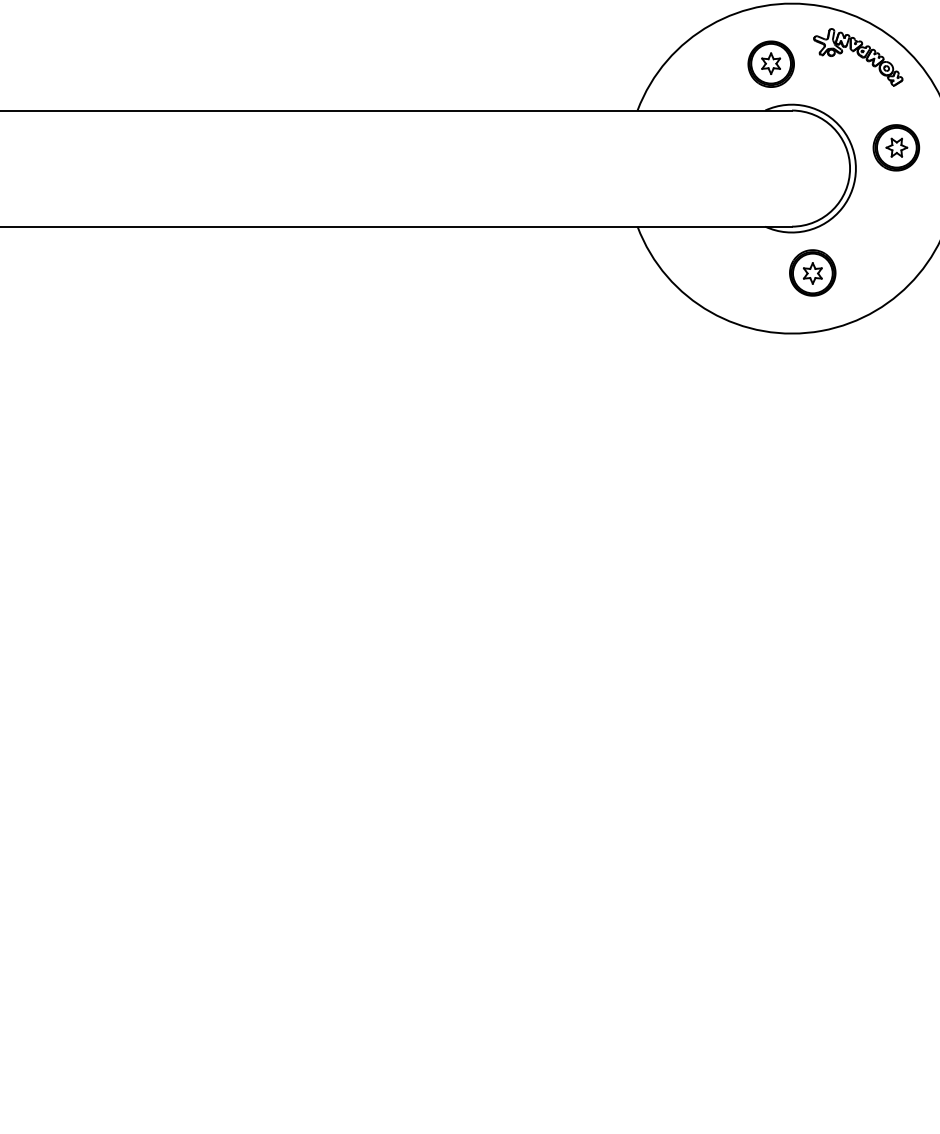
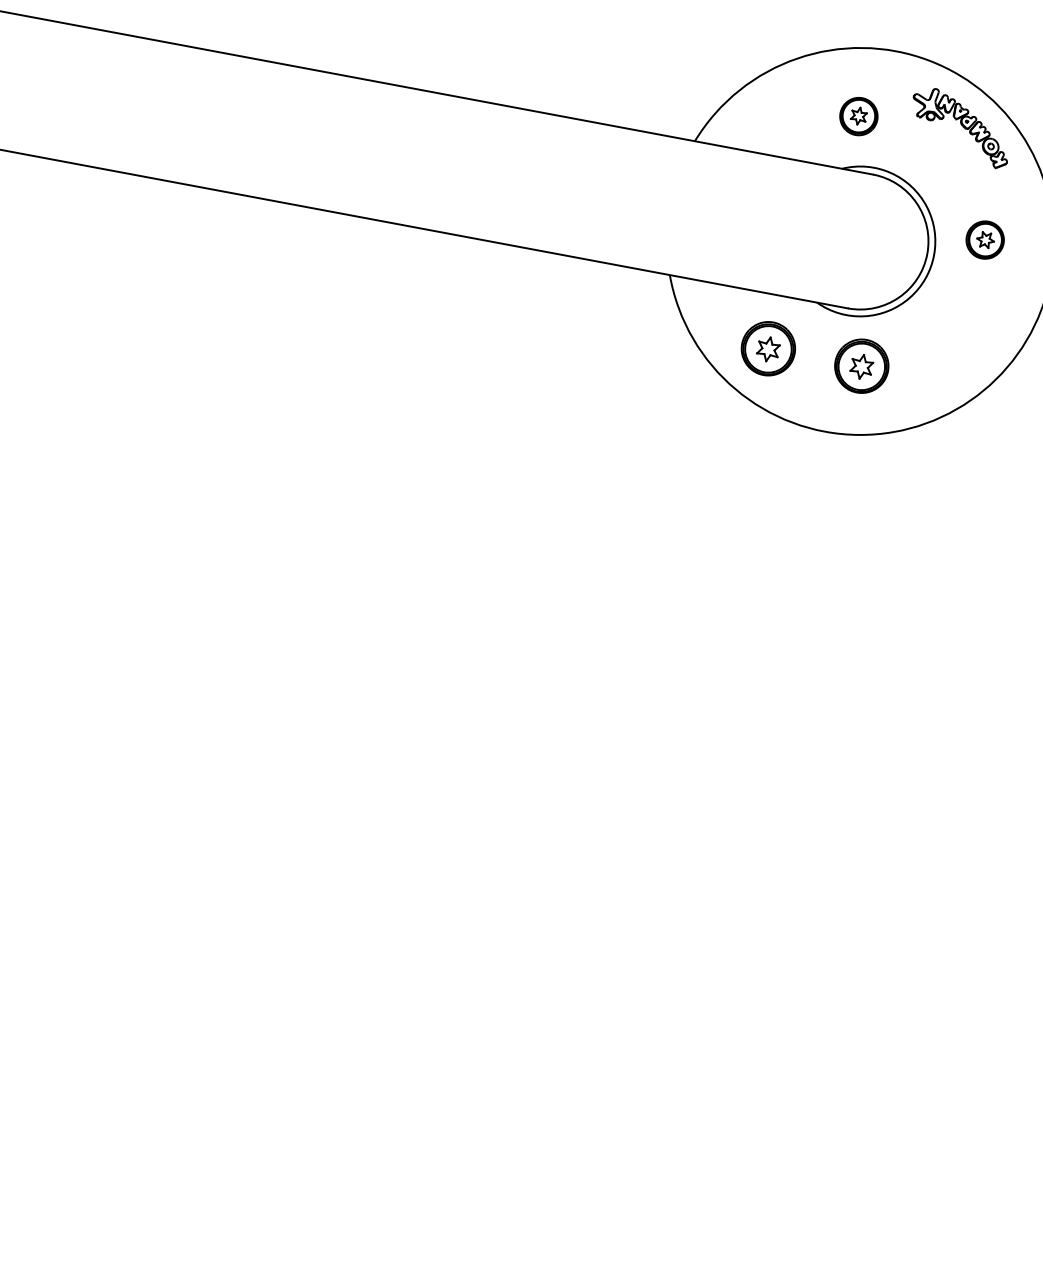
part: (770, 63) -> (858, 115), size x0.7
part: (896, 147) -> (985, 239), size x0.7
part: (731, 272) -> (768, 348), added

